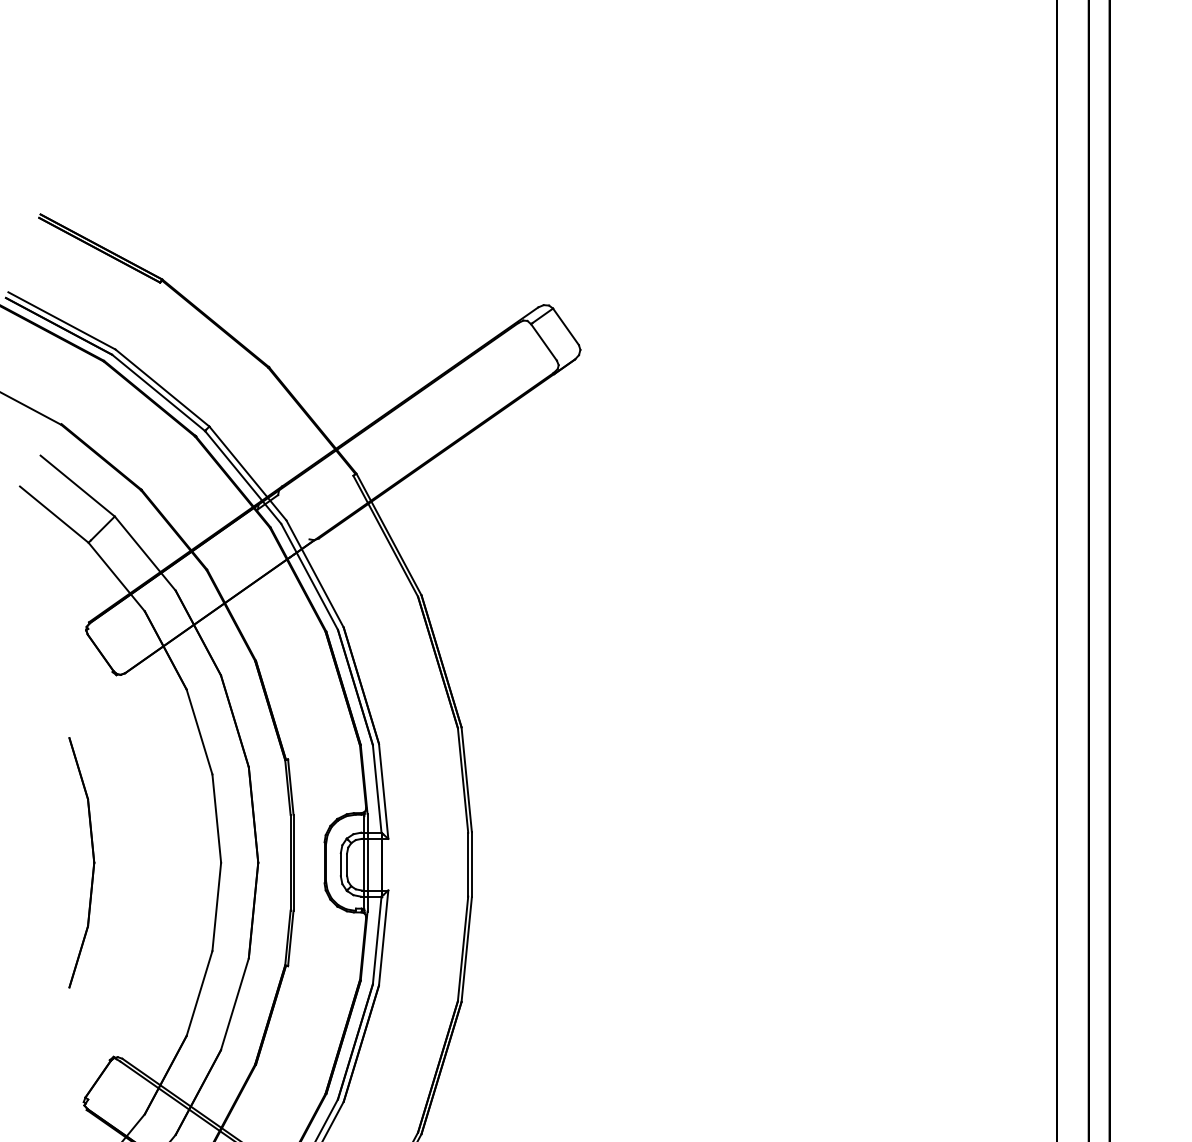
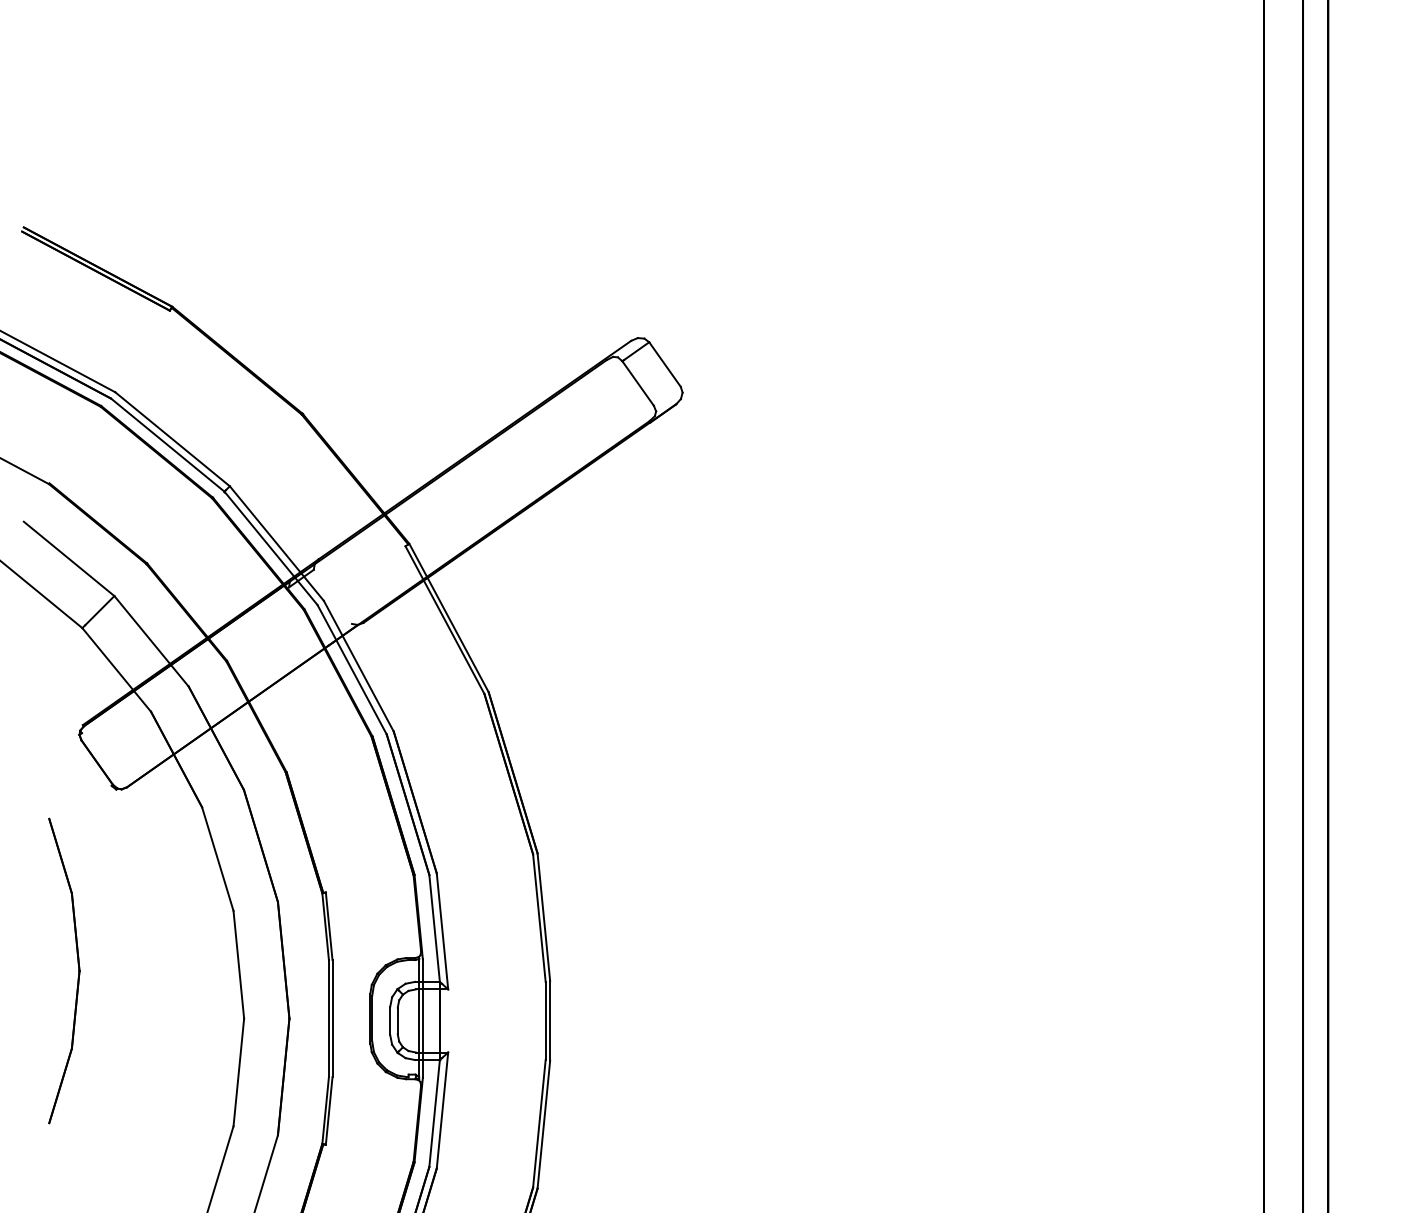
part: (92, 858) -> (77, 965), moved

